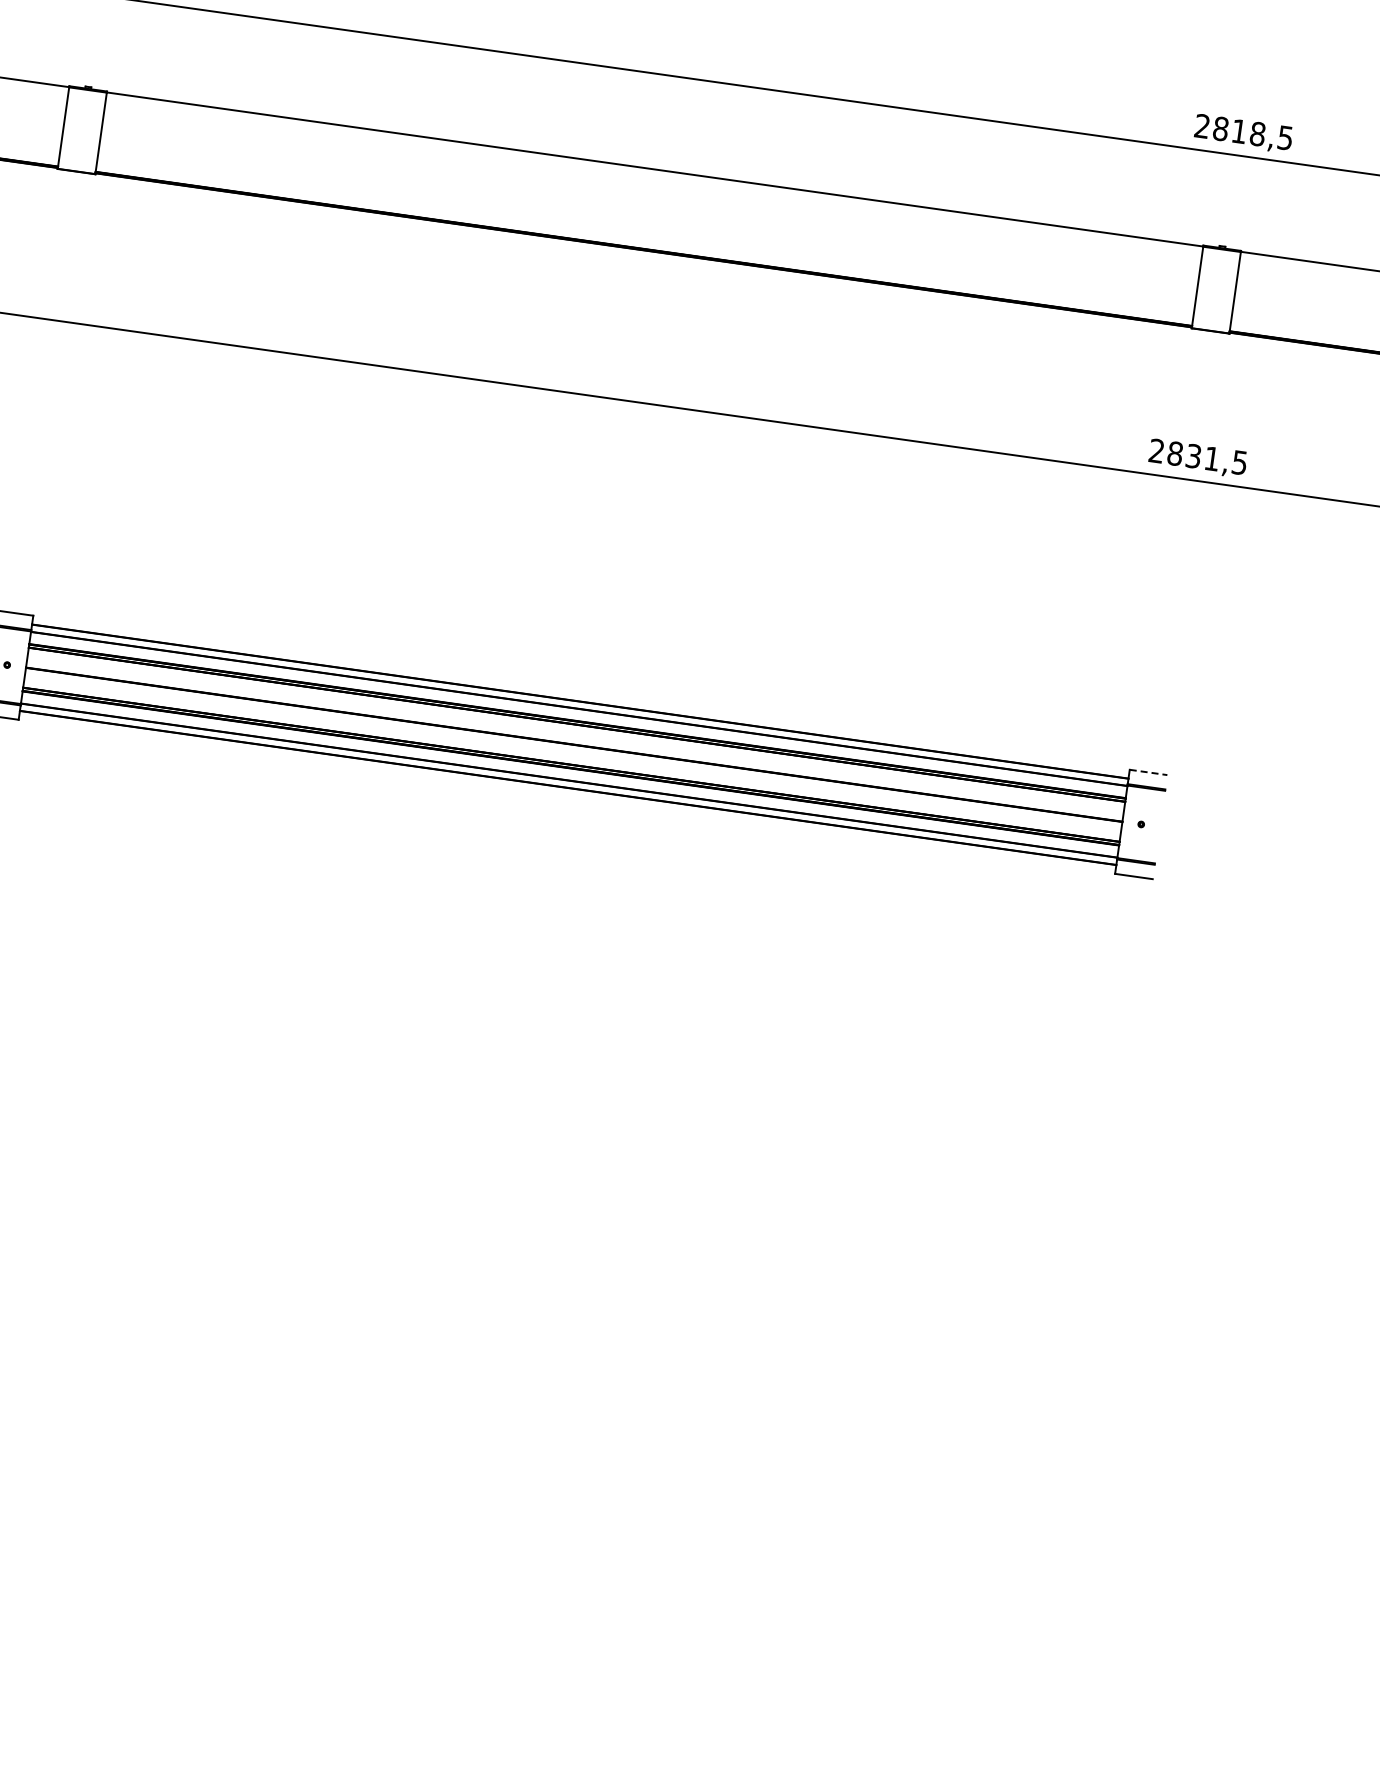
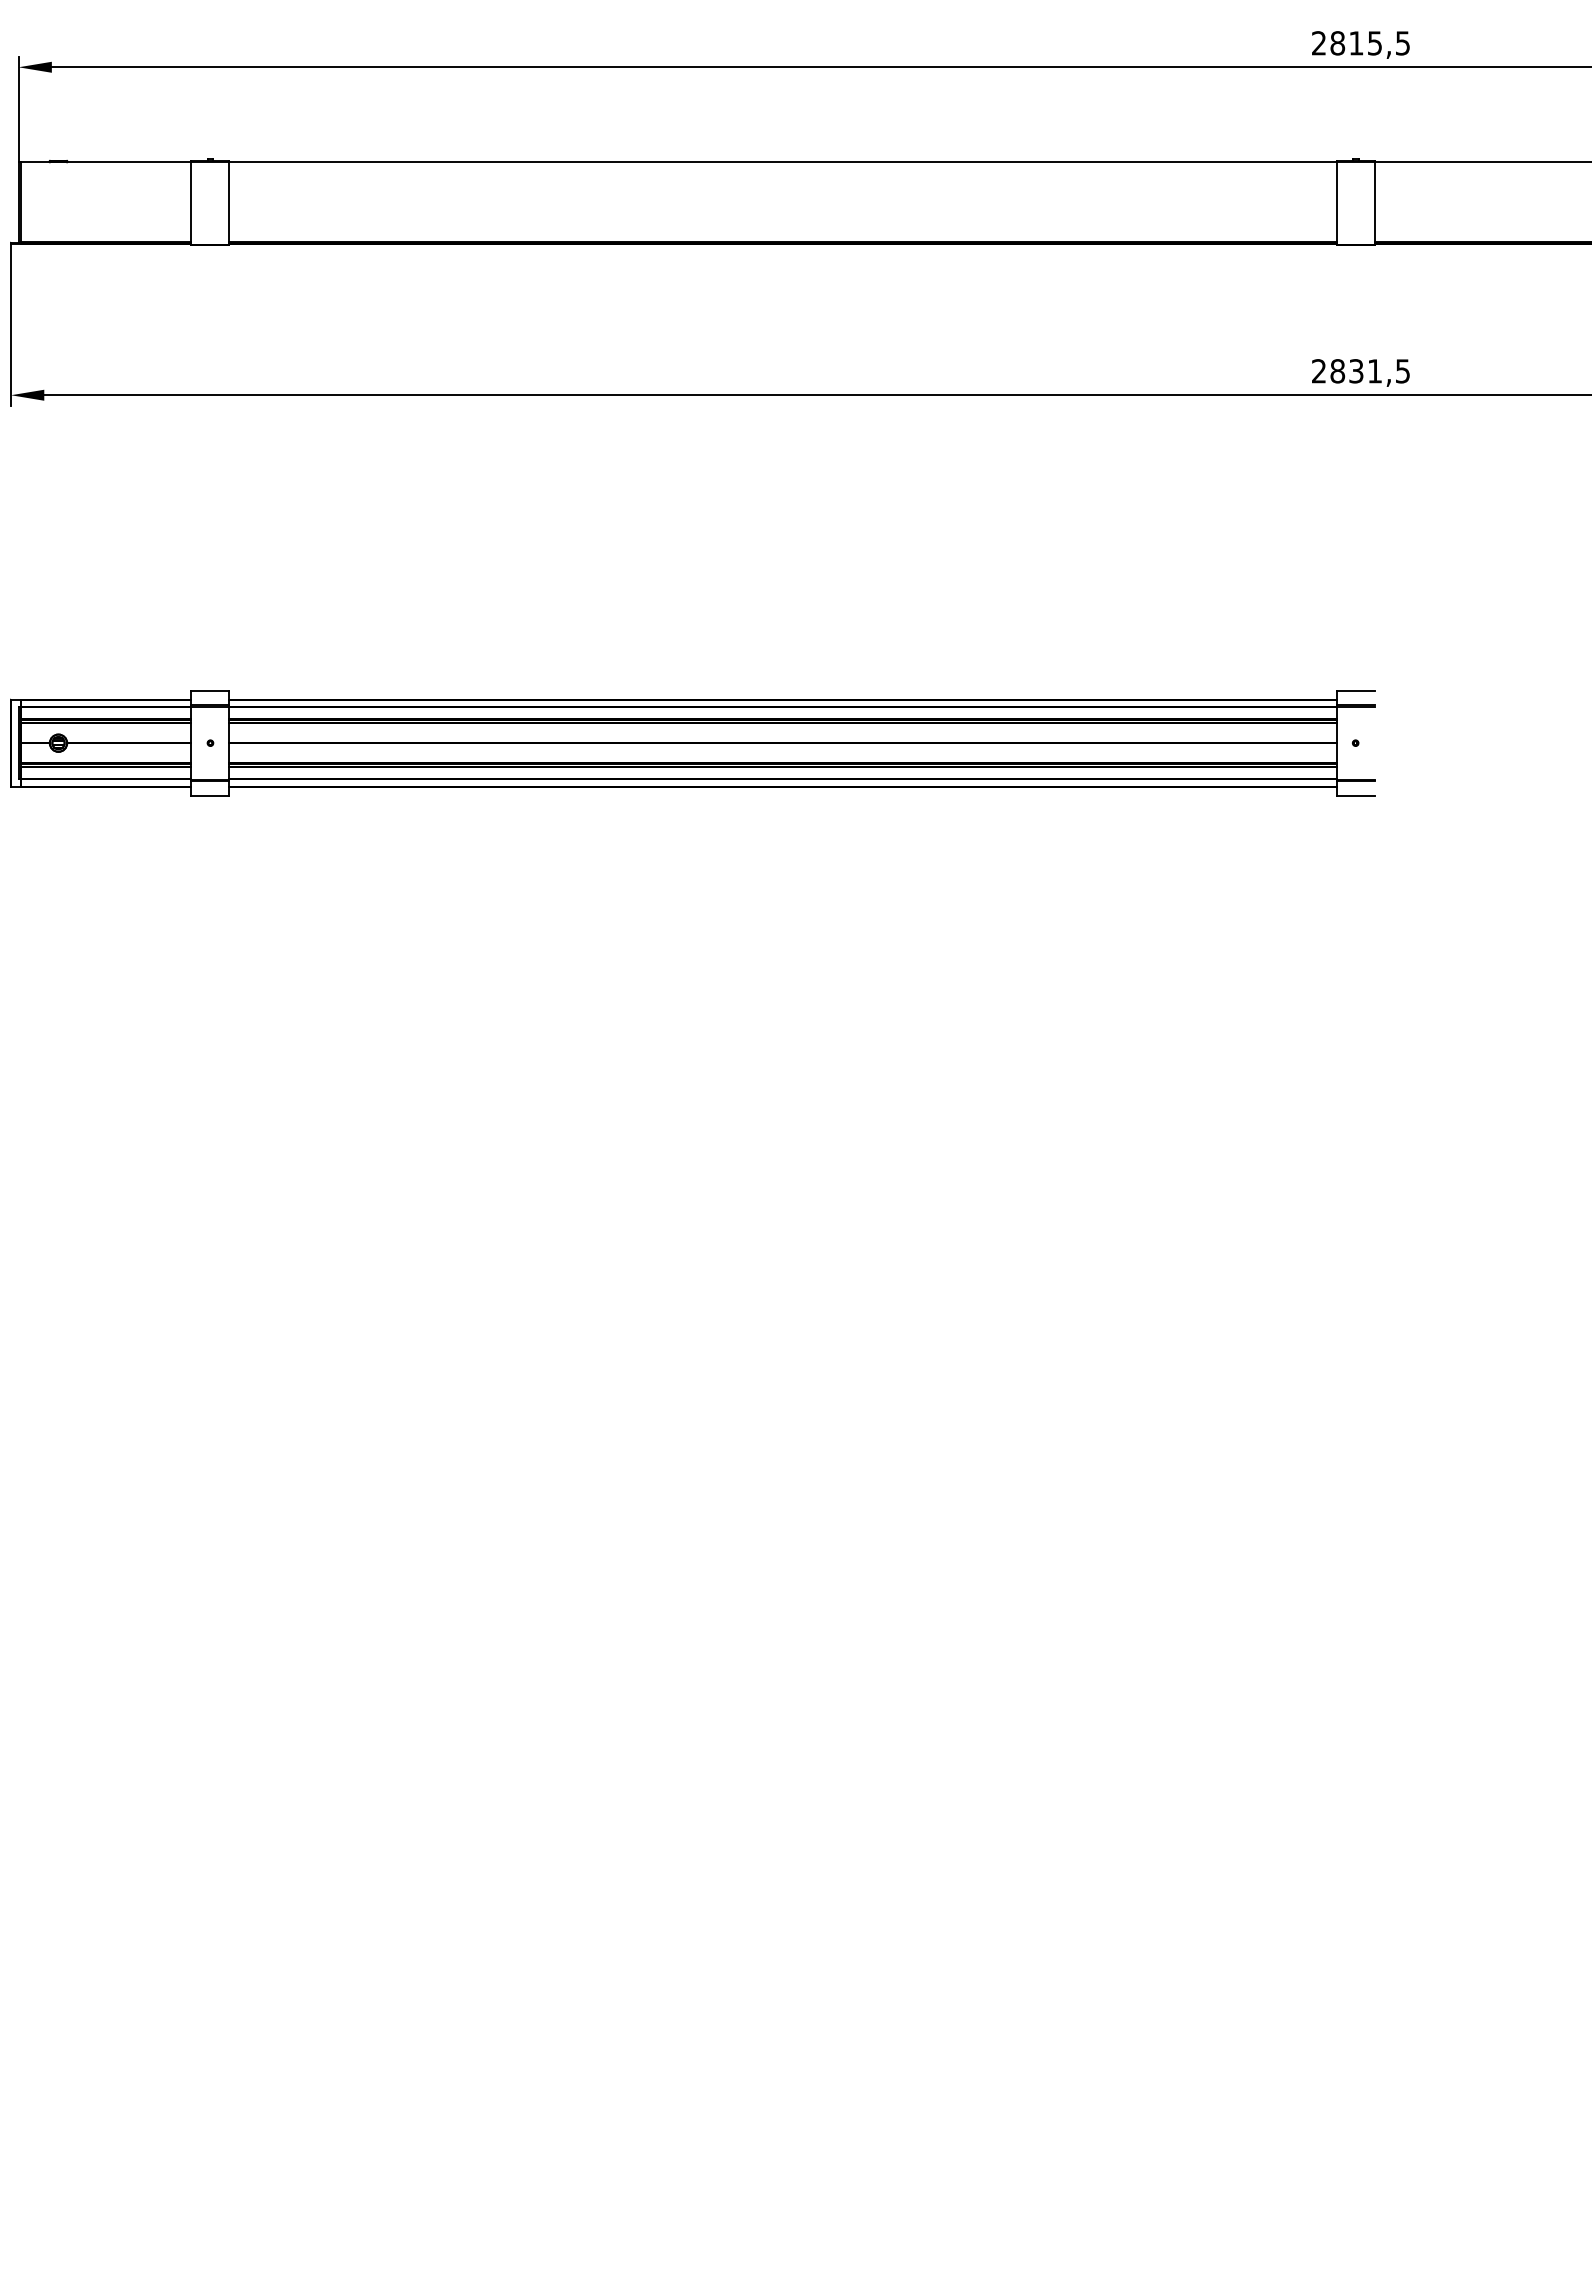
text: (1257, 134) -> (1374, 43), 2818,5 -> 2815,5
line: (1148, 772) -> (1355, 690), dashed -> solid

